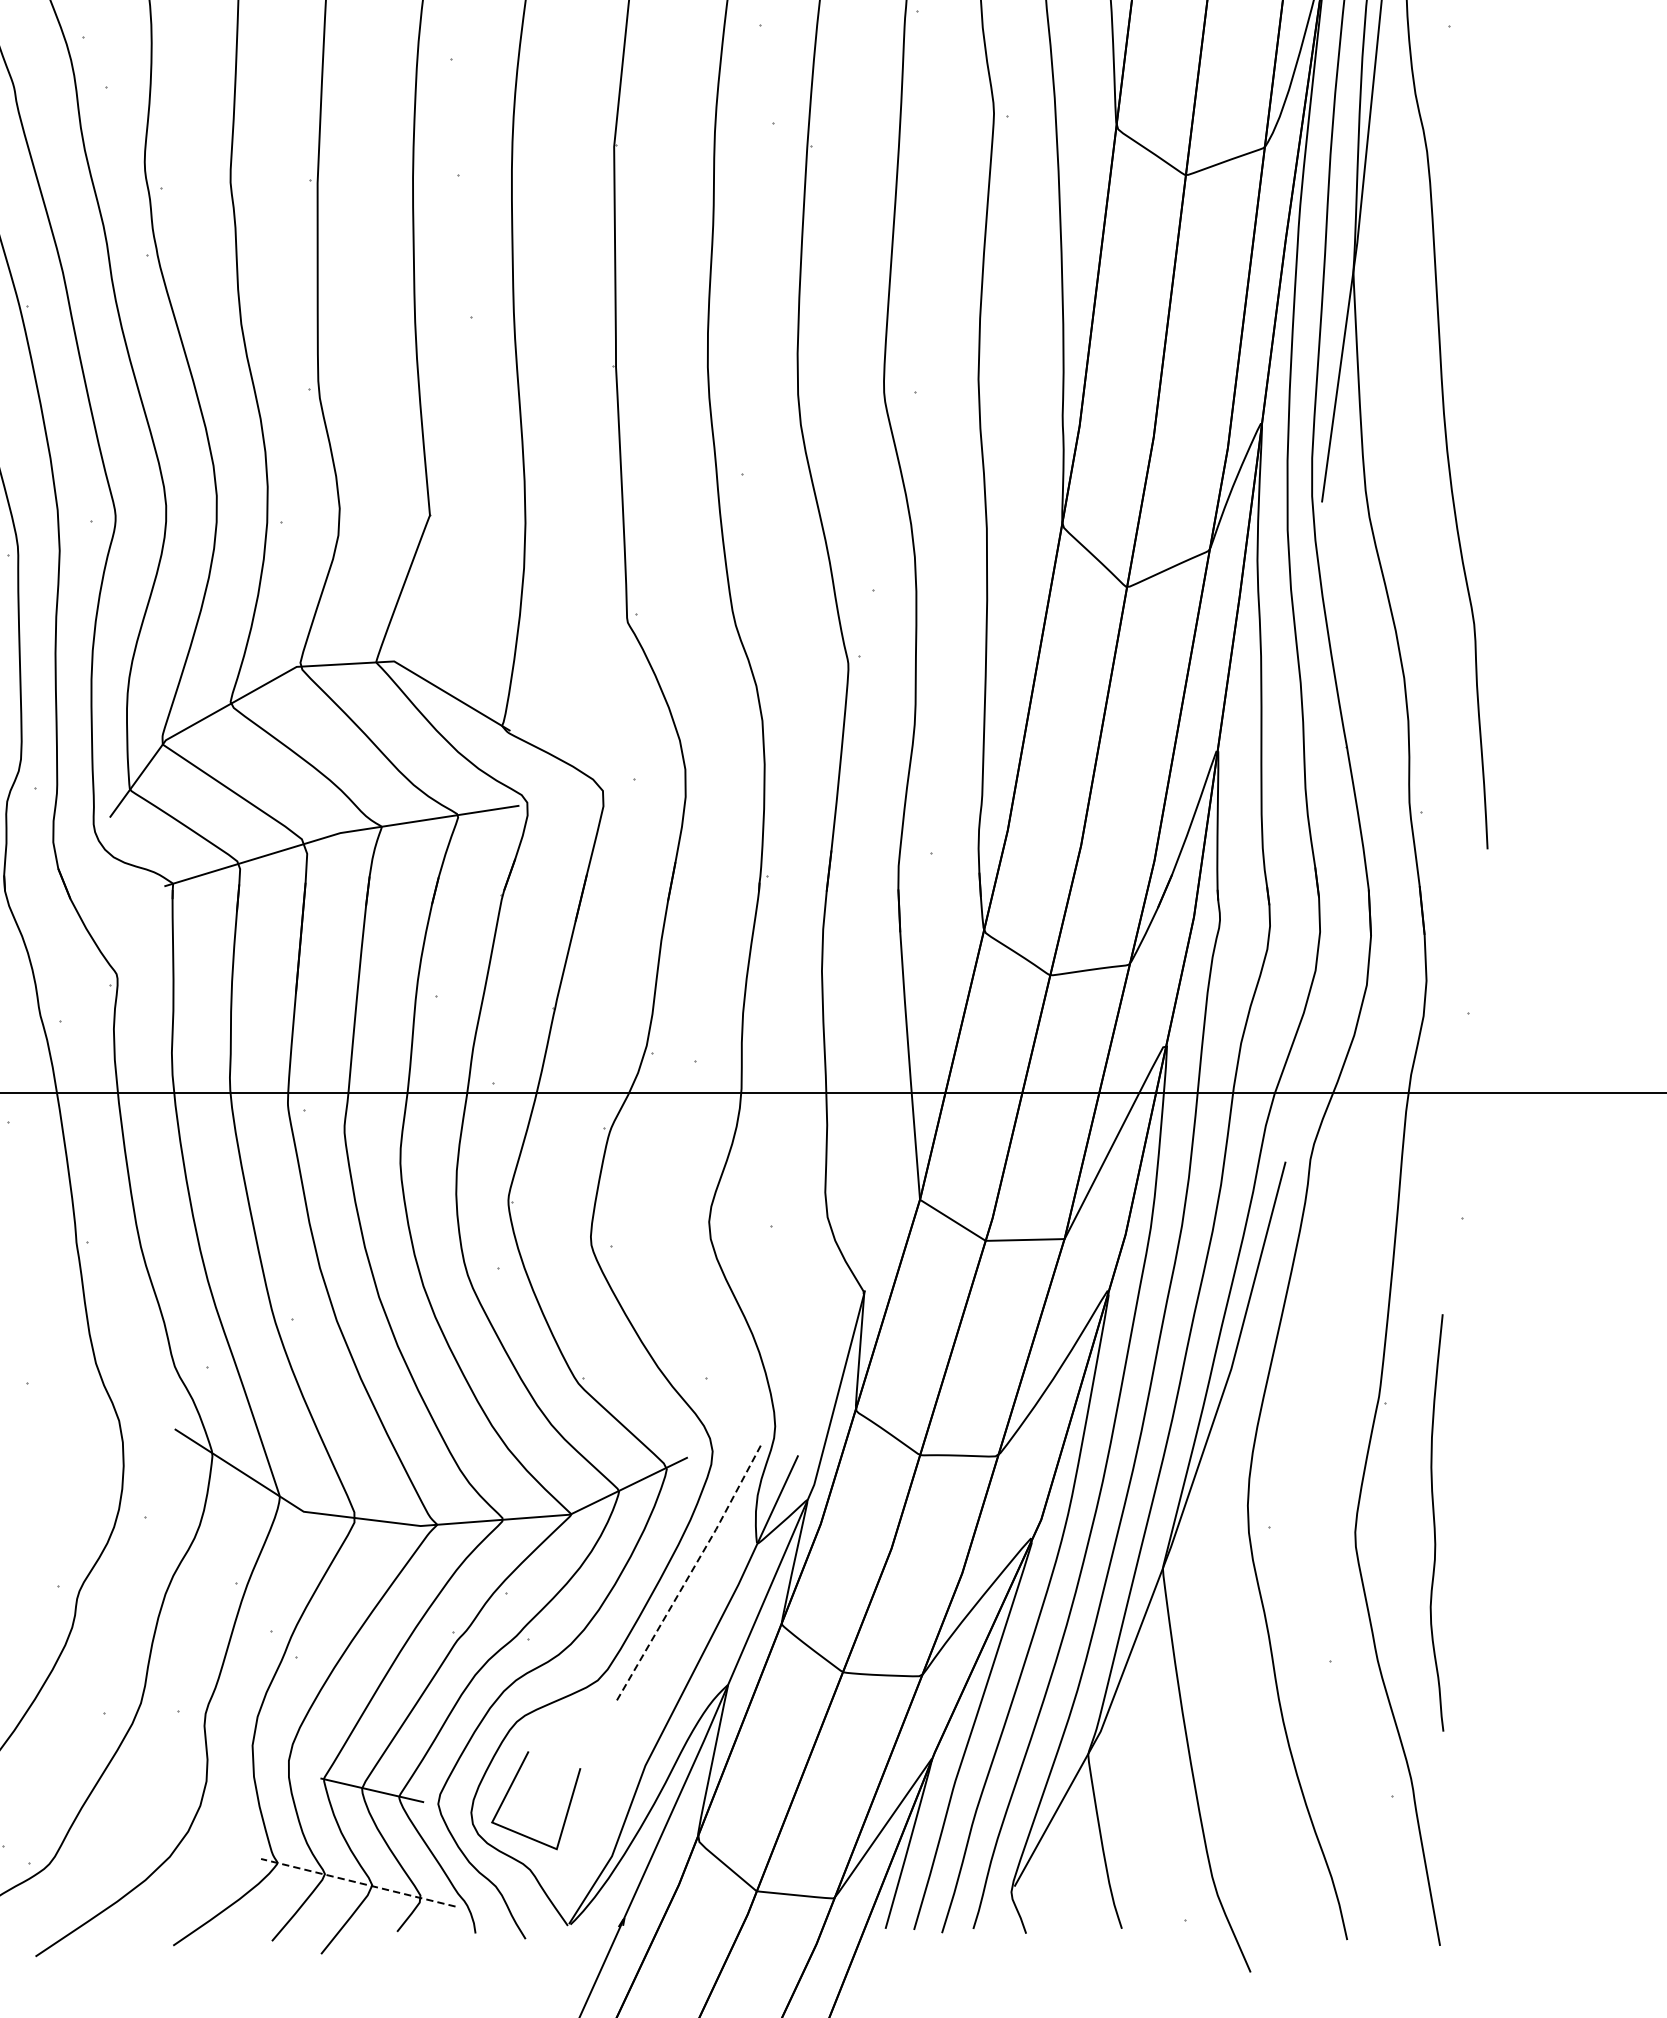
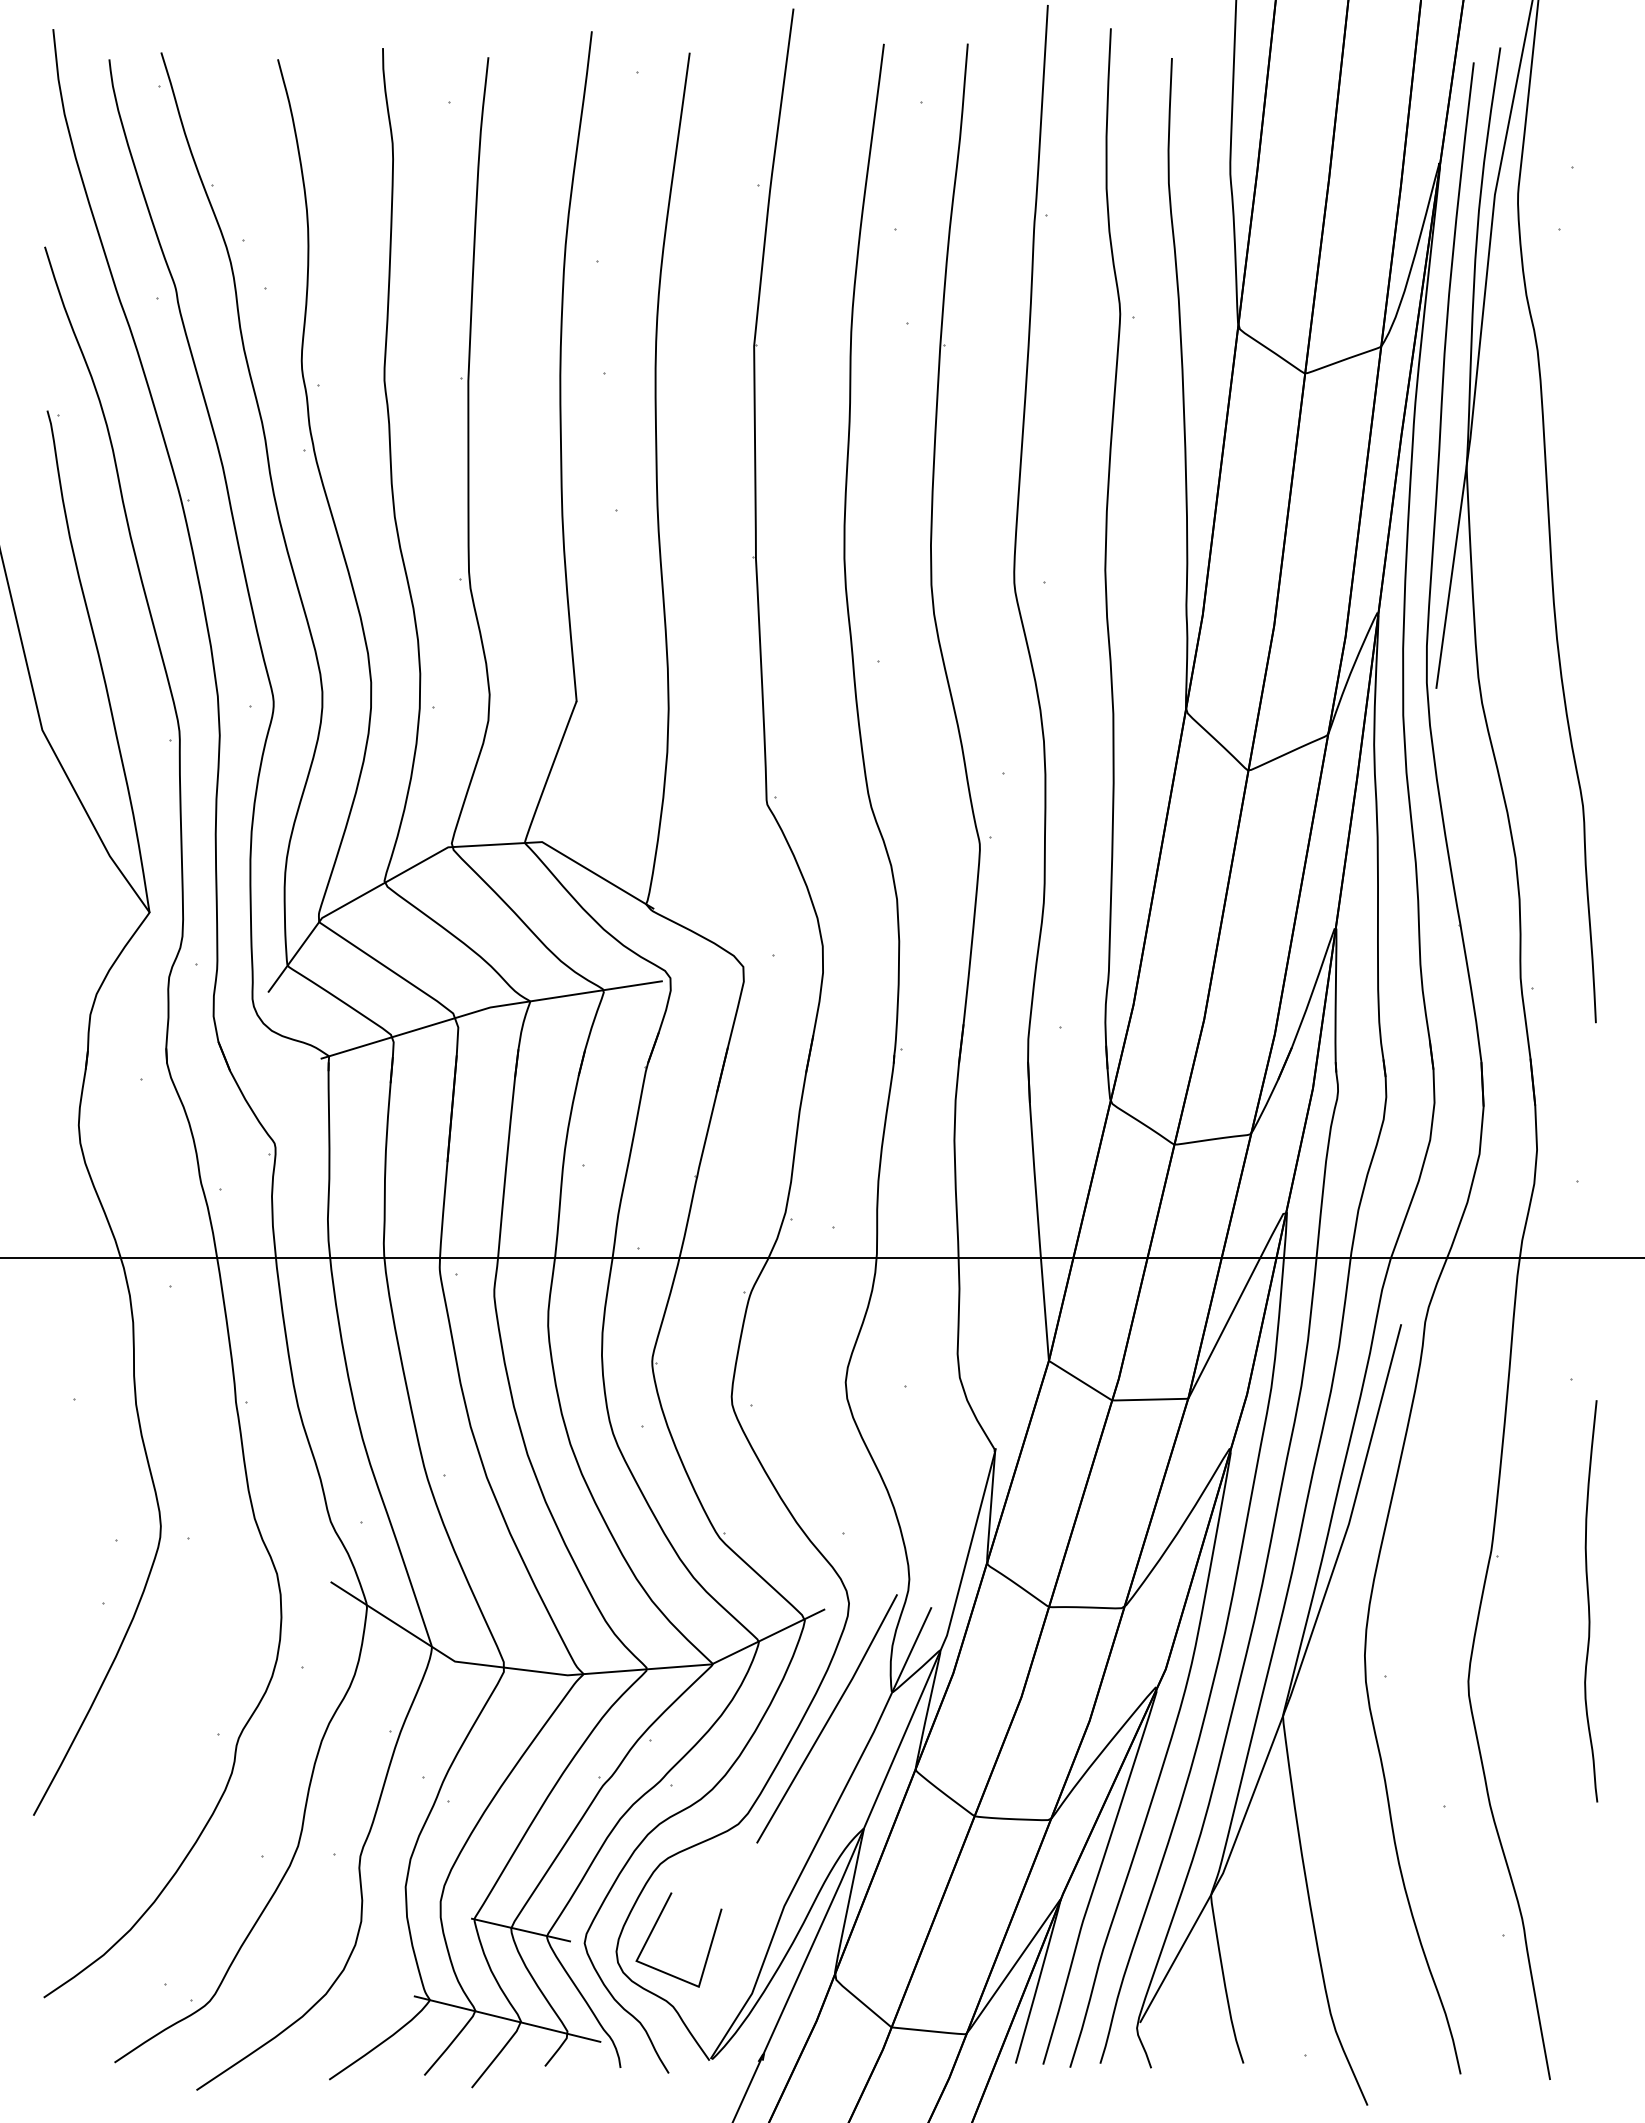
curve: (1435, 1523) -> (1589, 1601), moved
line: (692, 1571) -> (829, 1719), dashed -> solid
line: (358, 1883) -> (507, 2019), dashed -> solid

